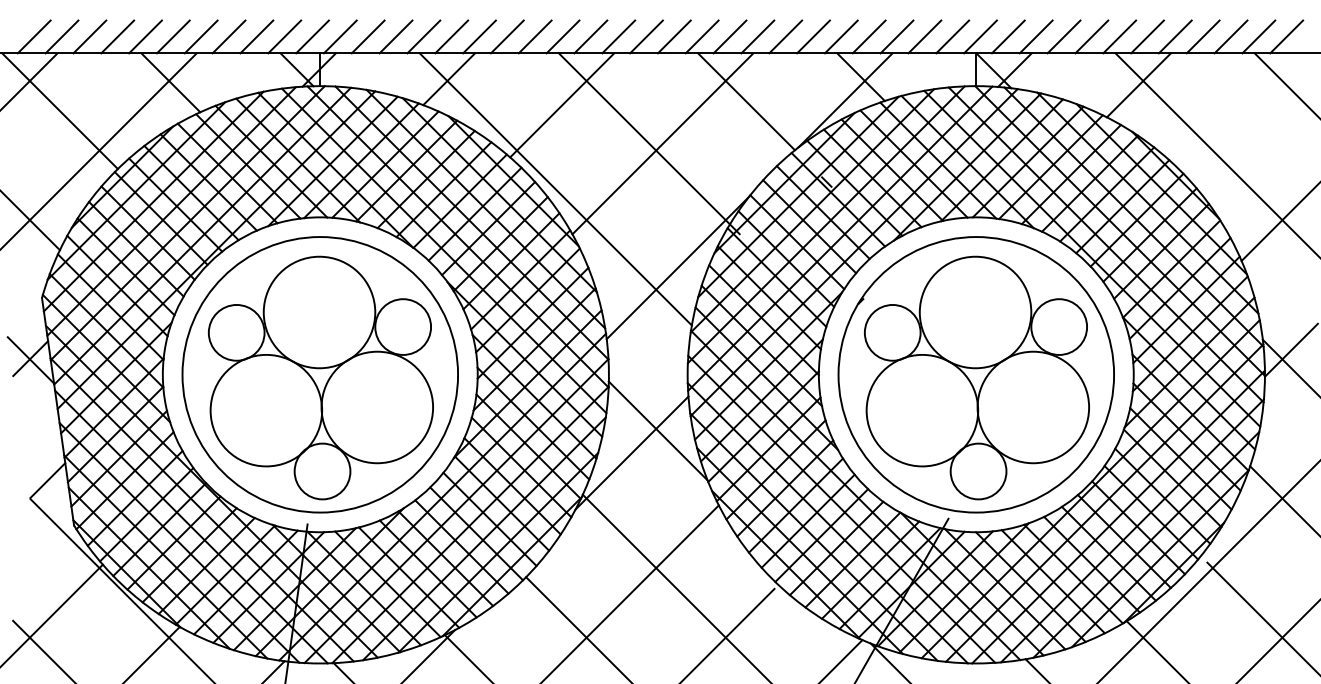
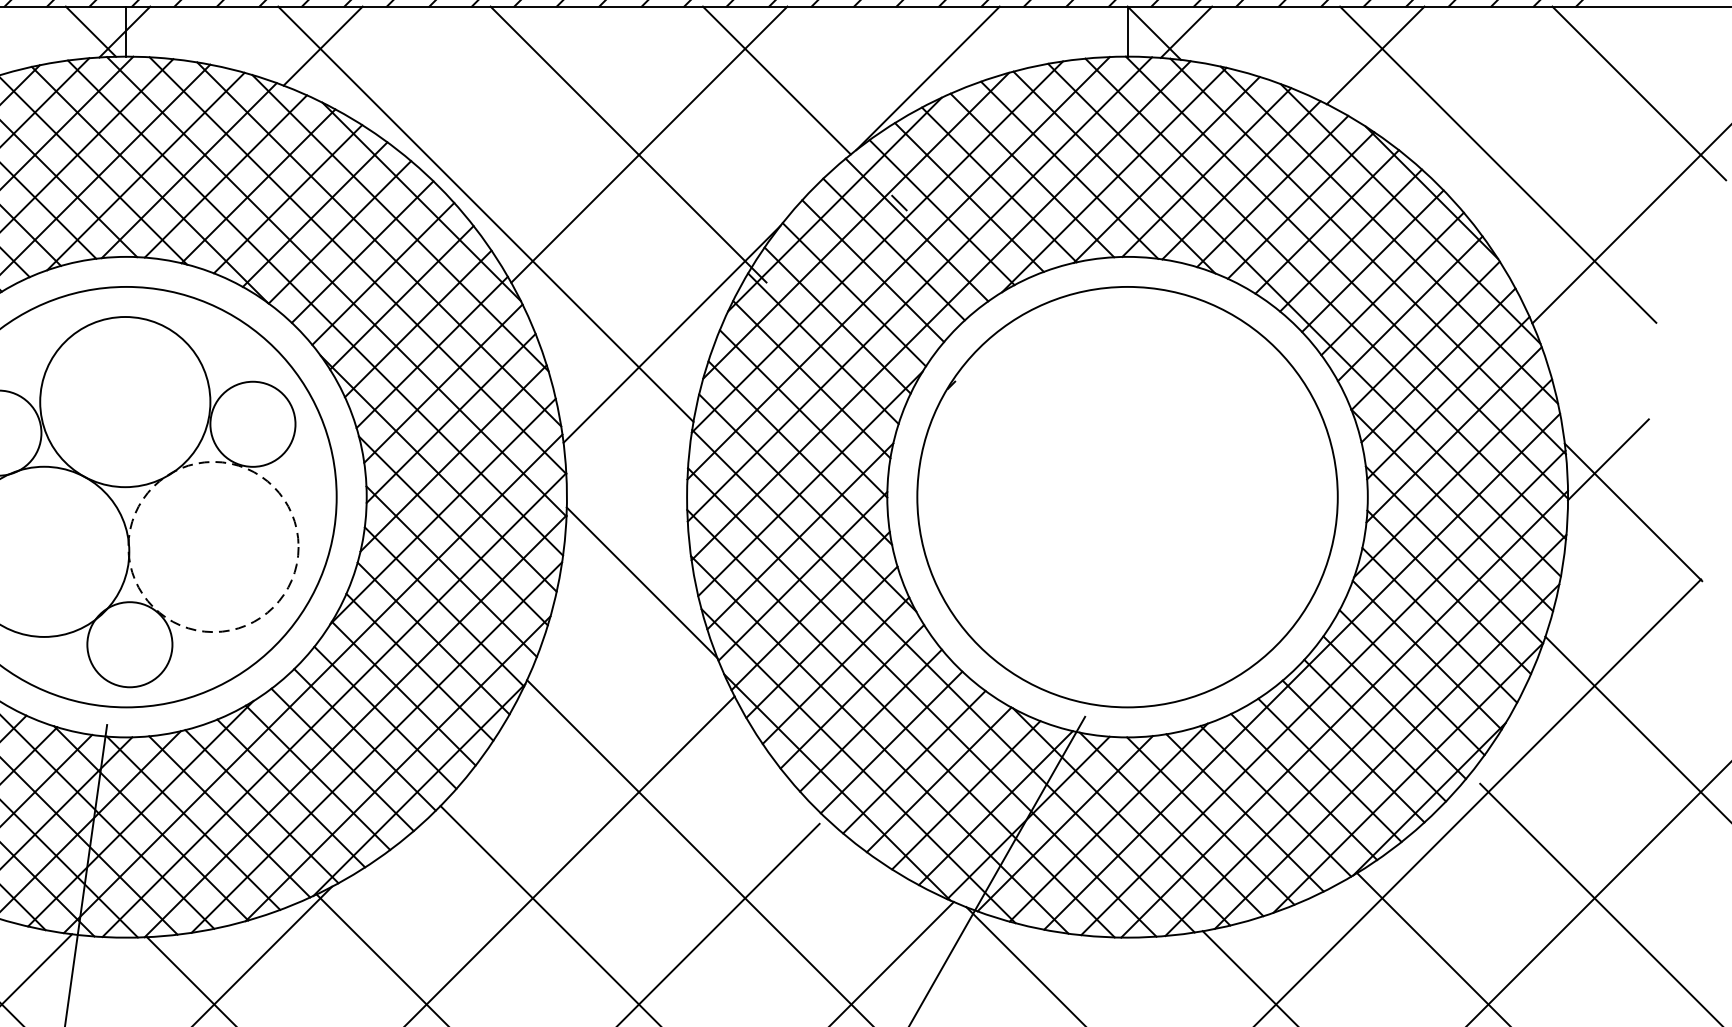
line: (860, 77) -> (950, 43), removed
line: (562, 105) -> (496, 86), removed
part: (976, 377) -> (1127, 501), removed
circle: (377, 407) -> (213, 547), solid -> dashed
line: (631, 452) -> (601, 615), removed

